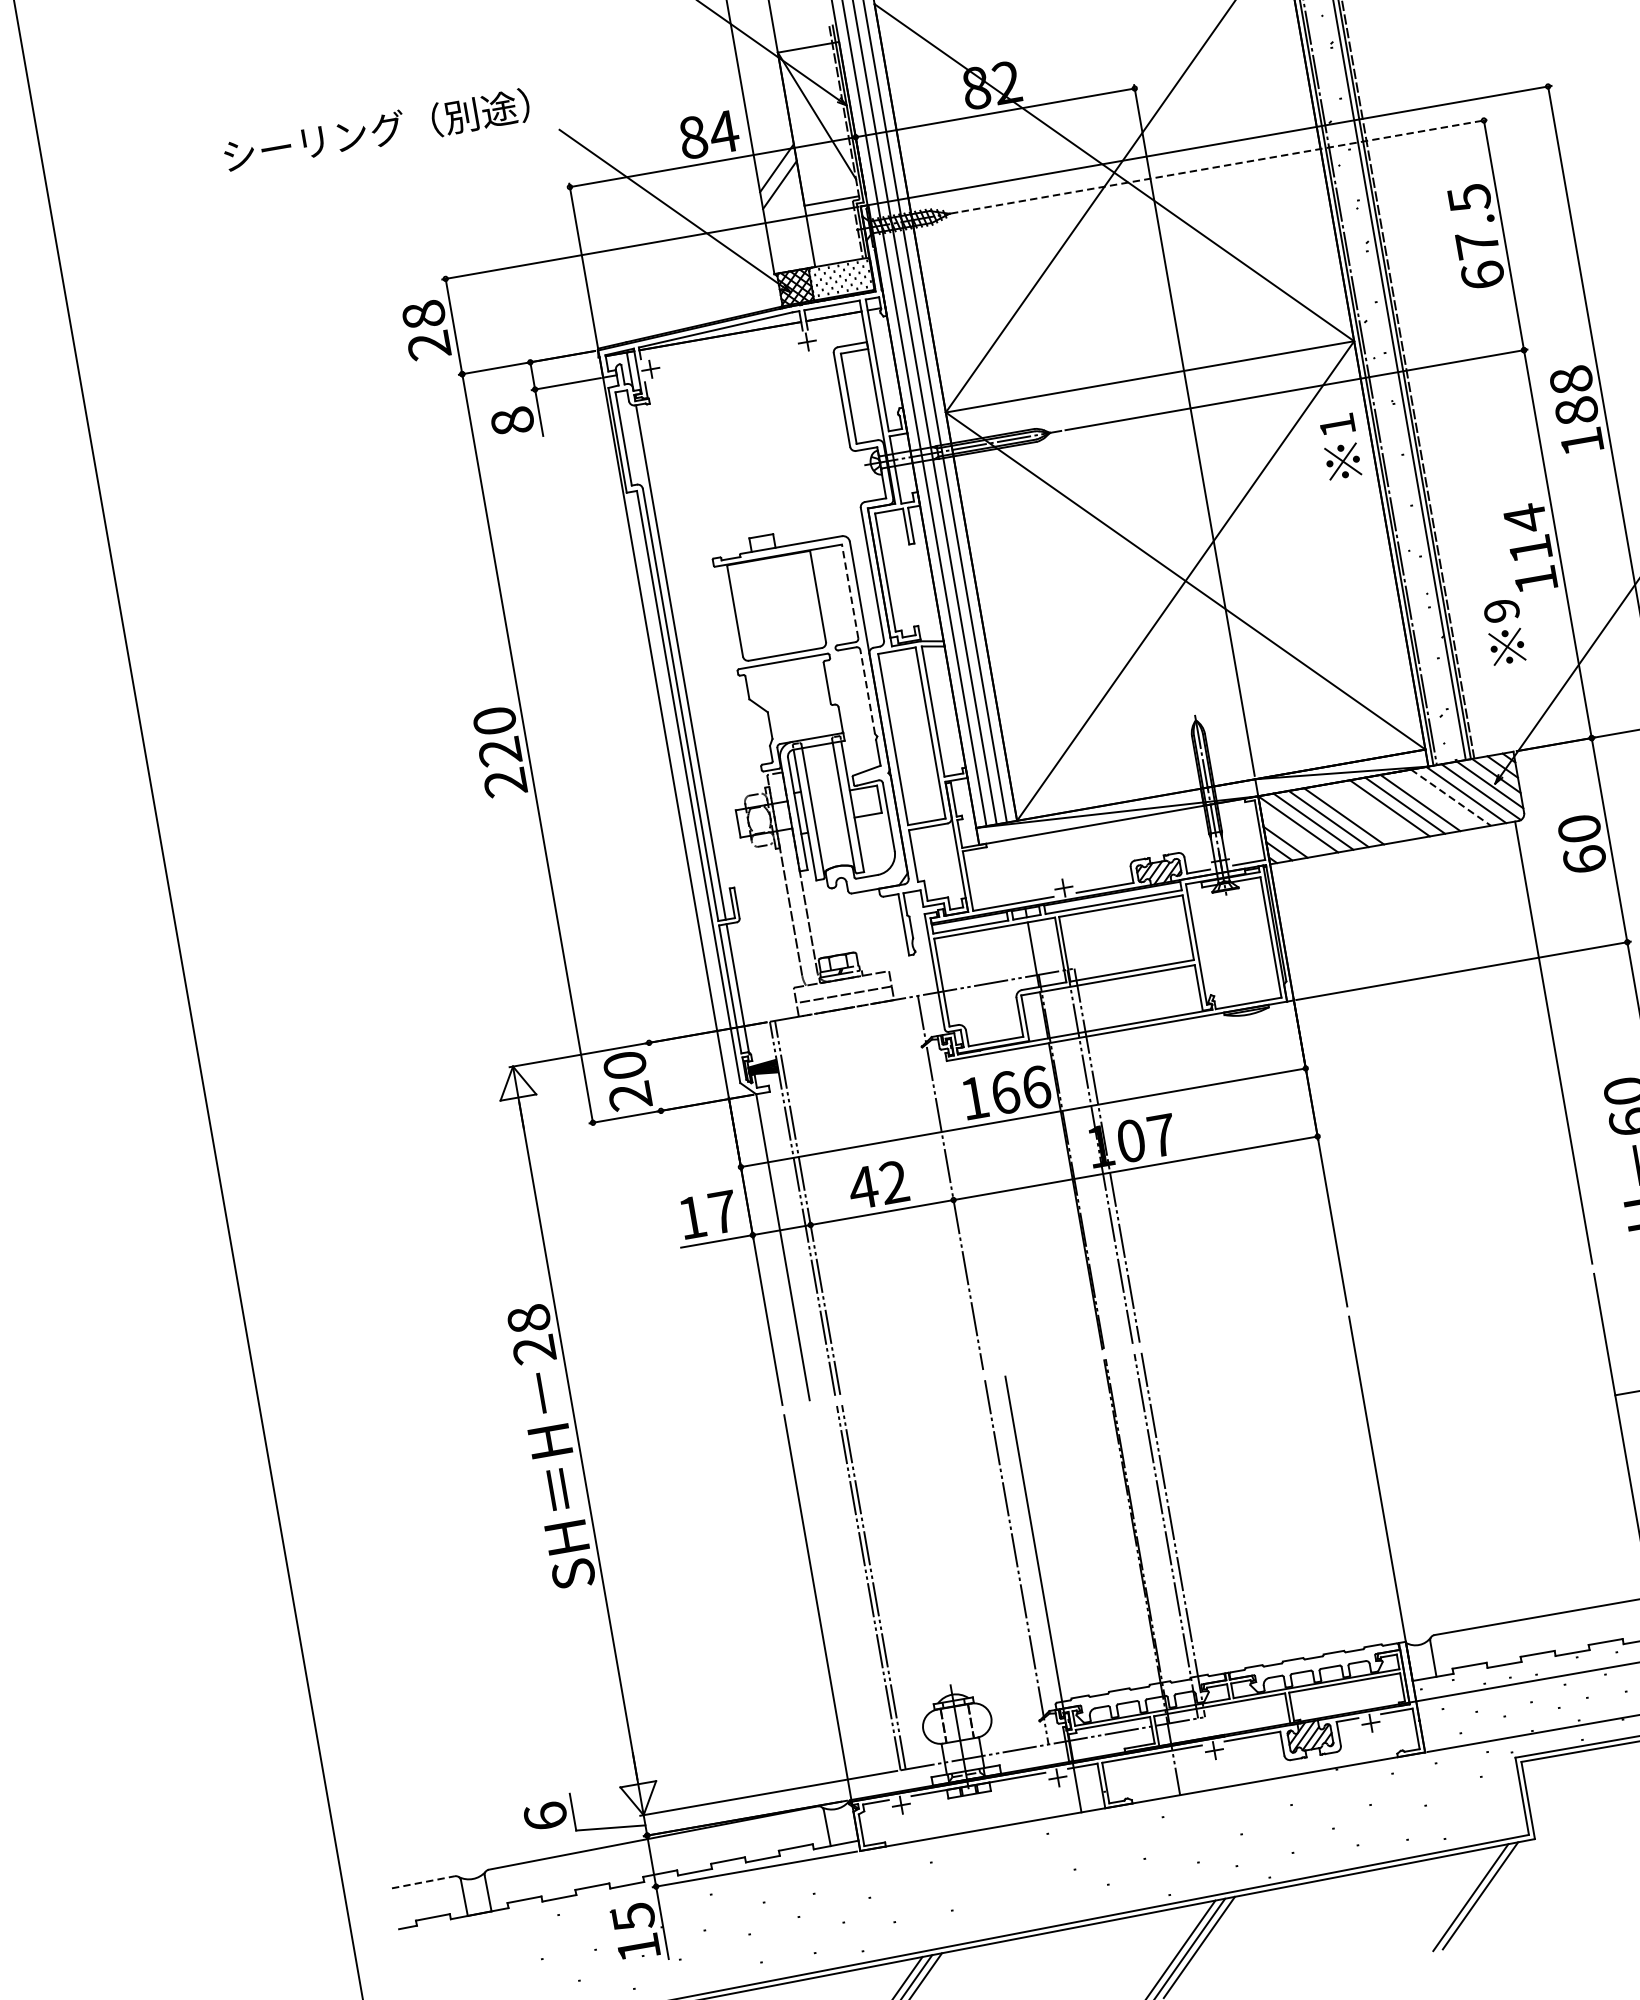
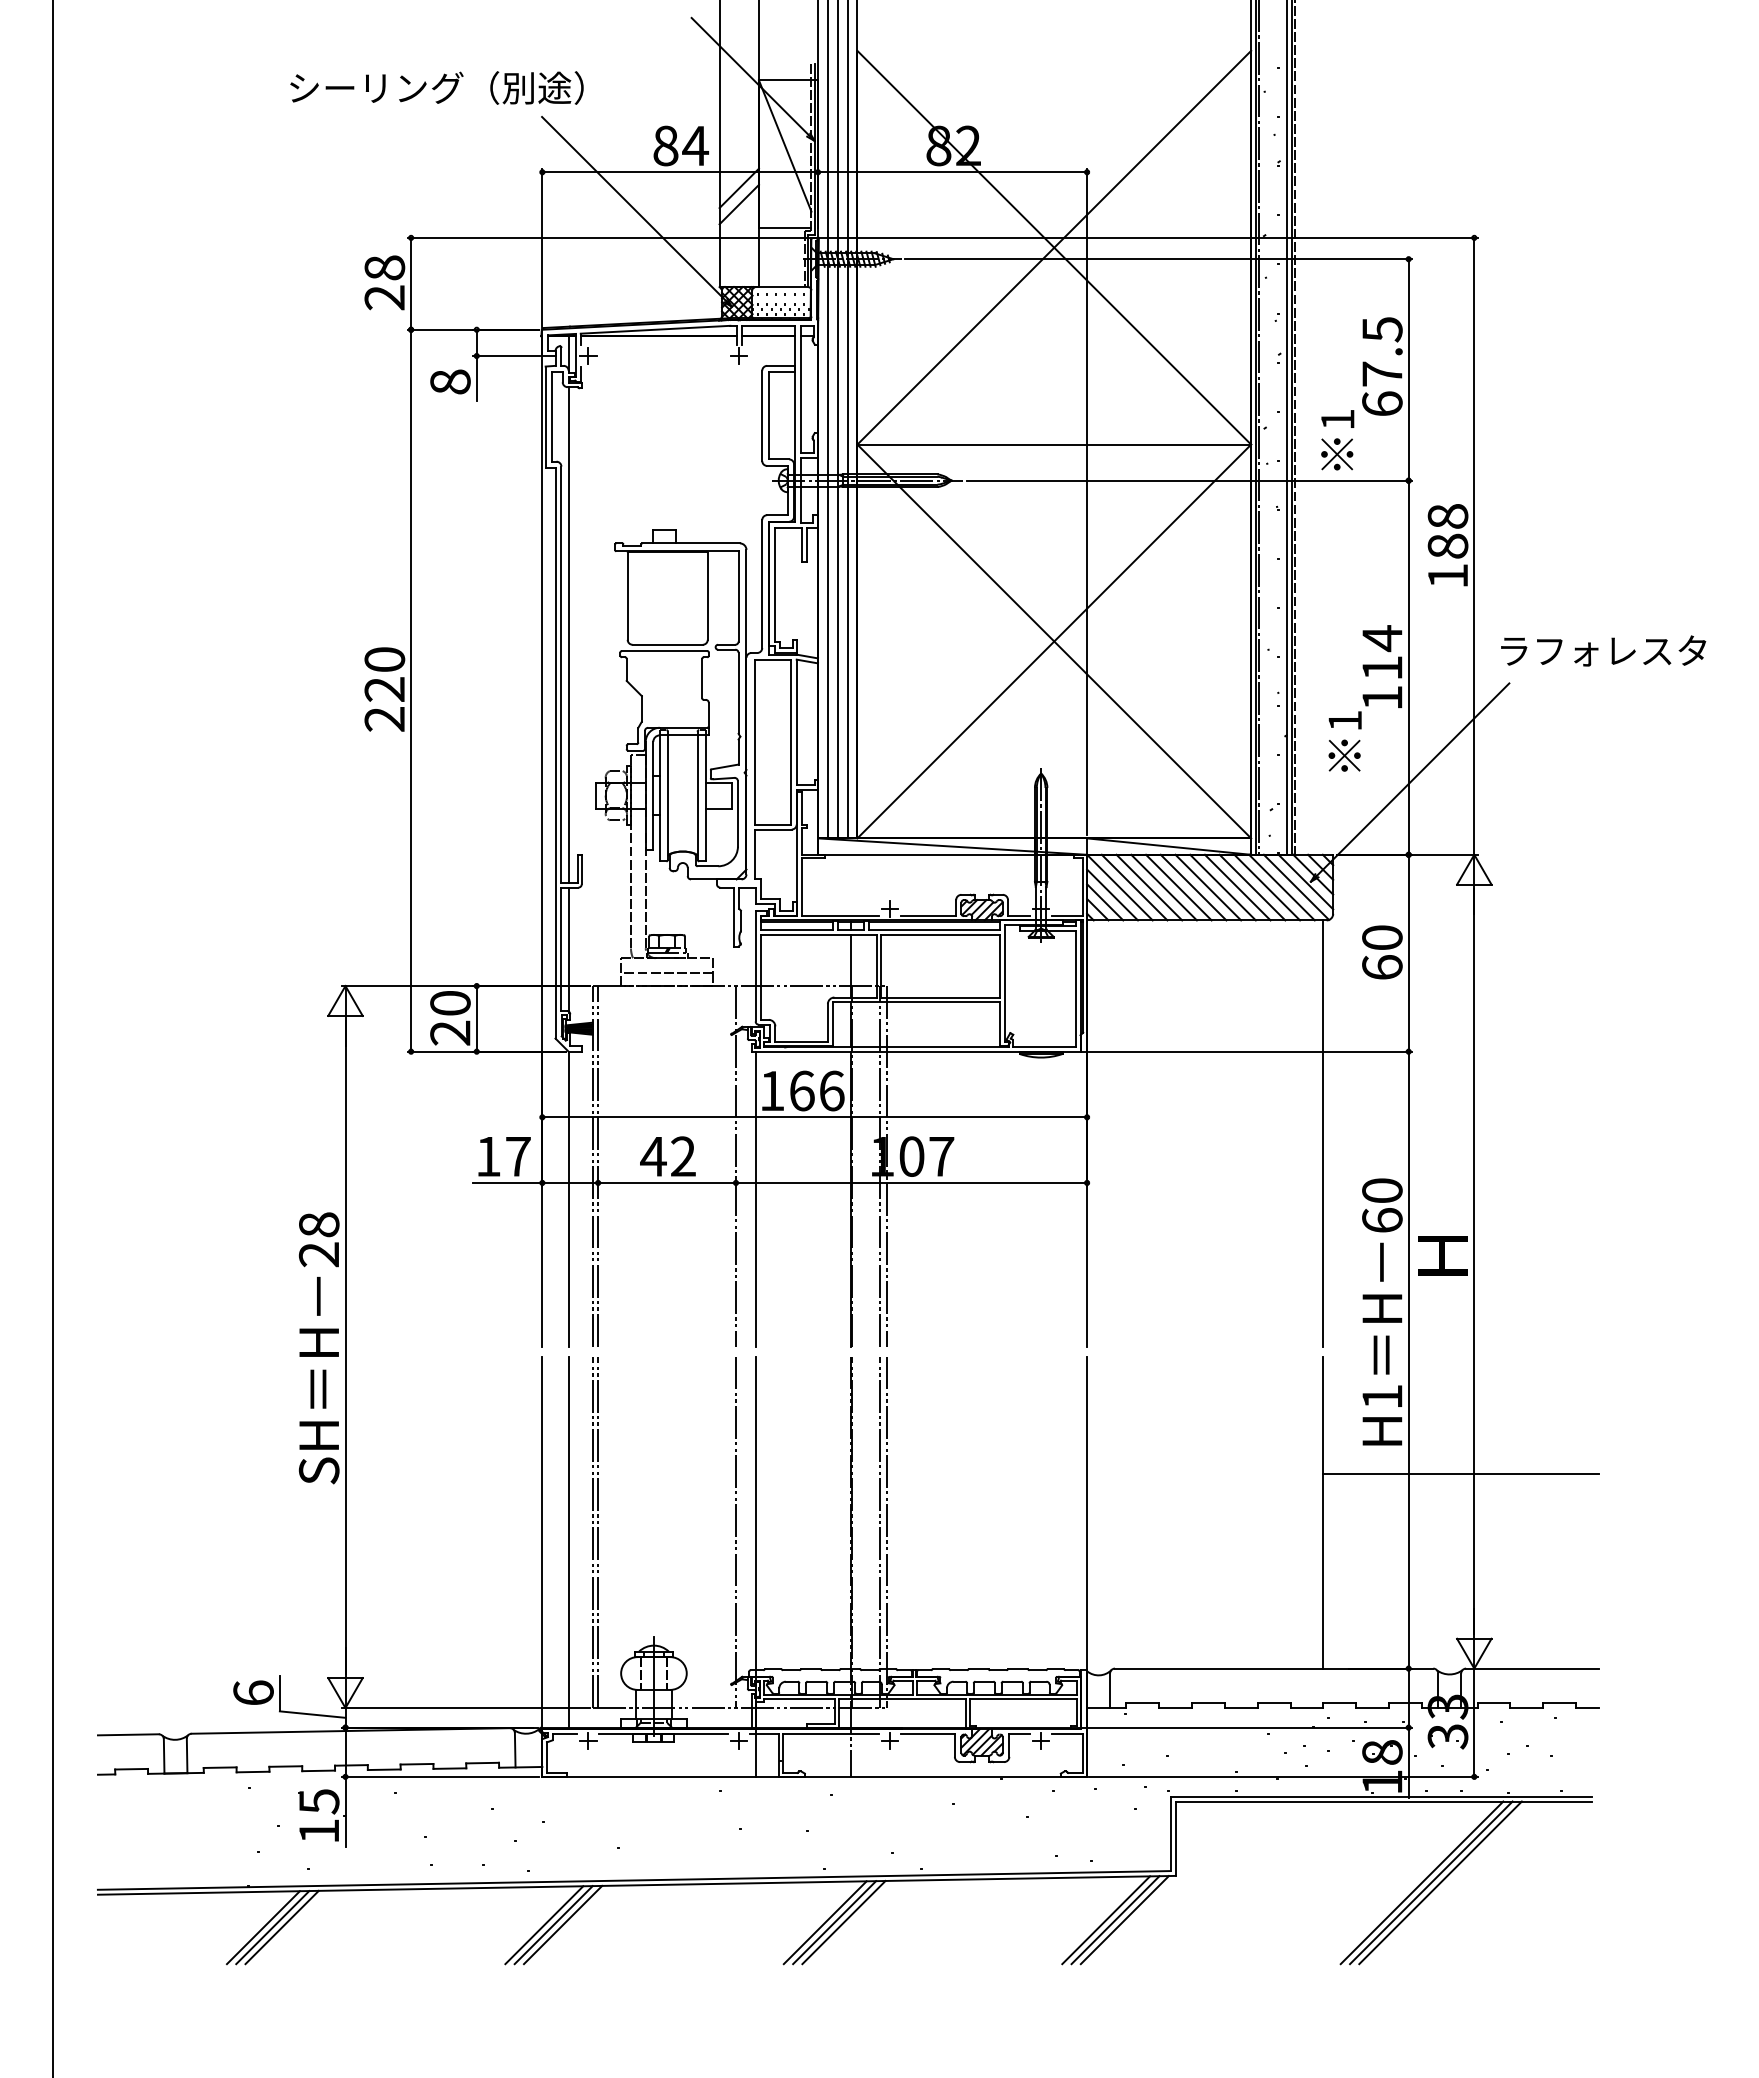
text: (376, 130) -> (436, 87), moved
line: (1224, 166) -> (1158, 259), dashed -> solid
text: (1340, 447) -> (1337, 440), moved
line: (849, 590) -> (738, 595), dashed -> solid
text: (1501, 610) -> (1345, 720), 9 -> 1
line: (867, 691) -> (738, 692), dashed -> solid
line: (1451, 797) -> (1267, 887), dashed -> solid
line: (1435, 800) -> (1252, 887), added
line: (1374, 810) -> (1193, 887), added
line: (1358, 813) -> (1178, 887), added
line: (1291, 832) -> (1112, 894), added
line: (654, 1076) -> (476, 1018), added
line: (976, 1212) -> (755, 1198), added
line: (844, 1602) -> (568, 1541), added
line: (423, 1881) -> (128, 1734), dashed -> solid
line: (1489, 1894) -> (1124, 1920), added

